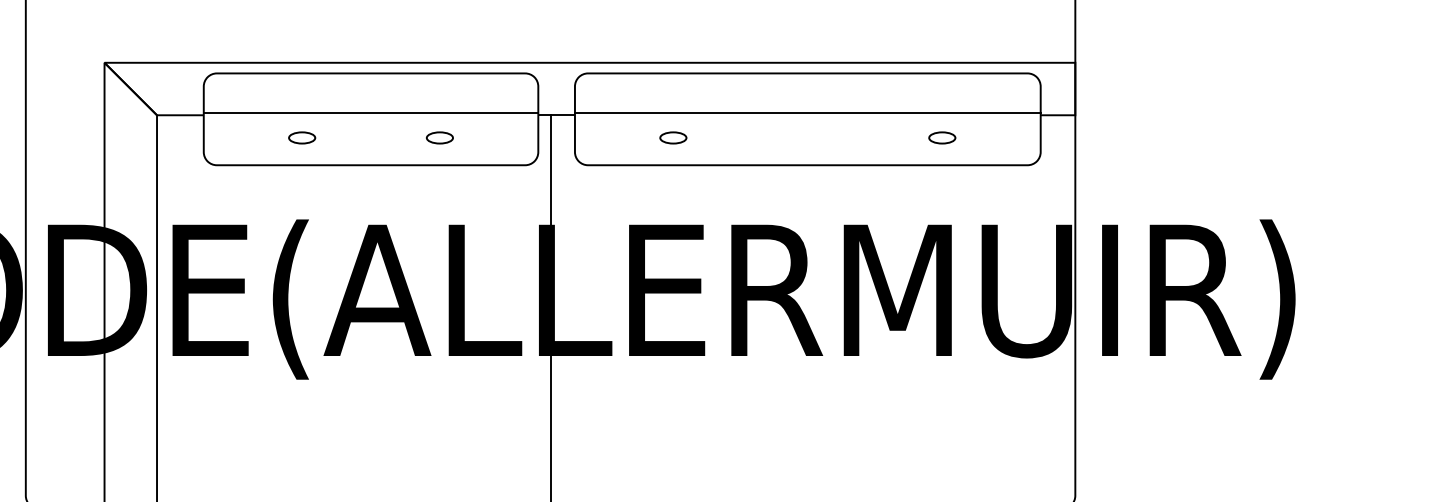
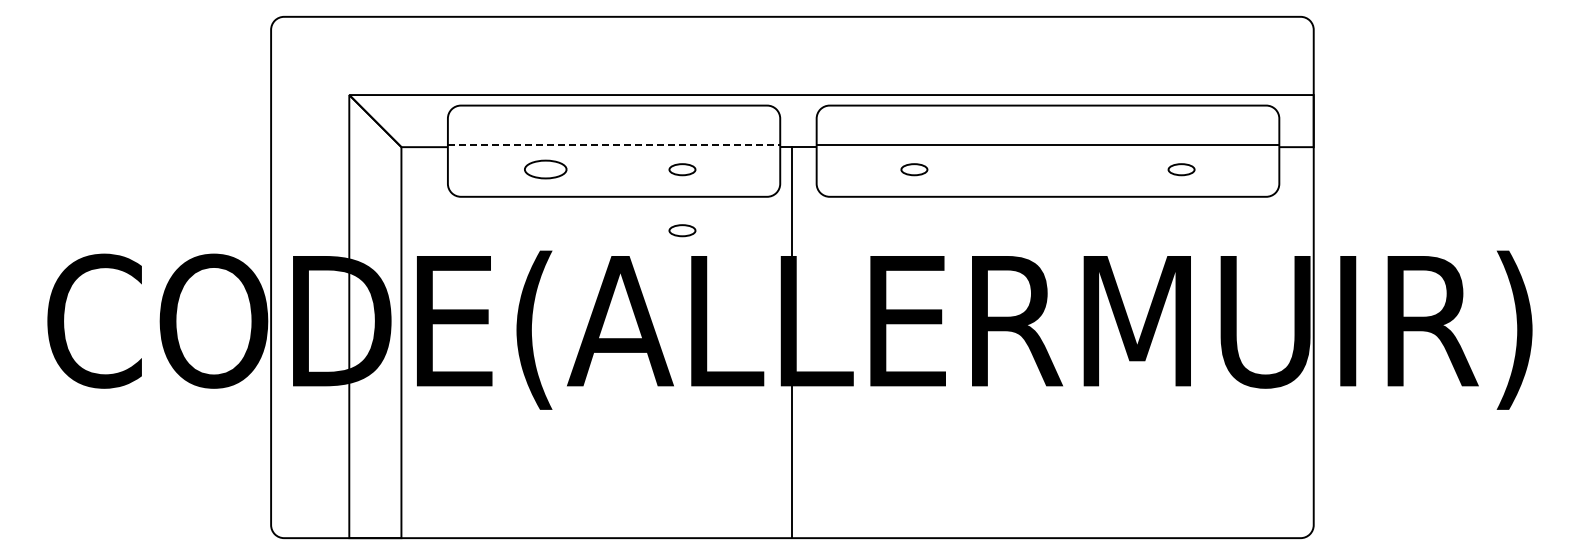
line: (371, 112) -> (614, 144), solid -> dashed
part: (302, 137) -> (545, 169), size x1.6
part: (439, 199) -> (682, 230), added

